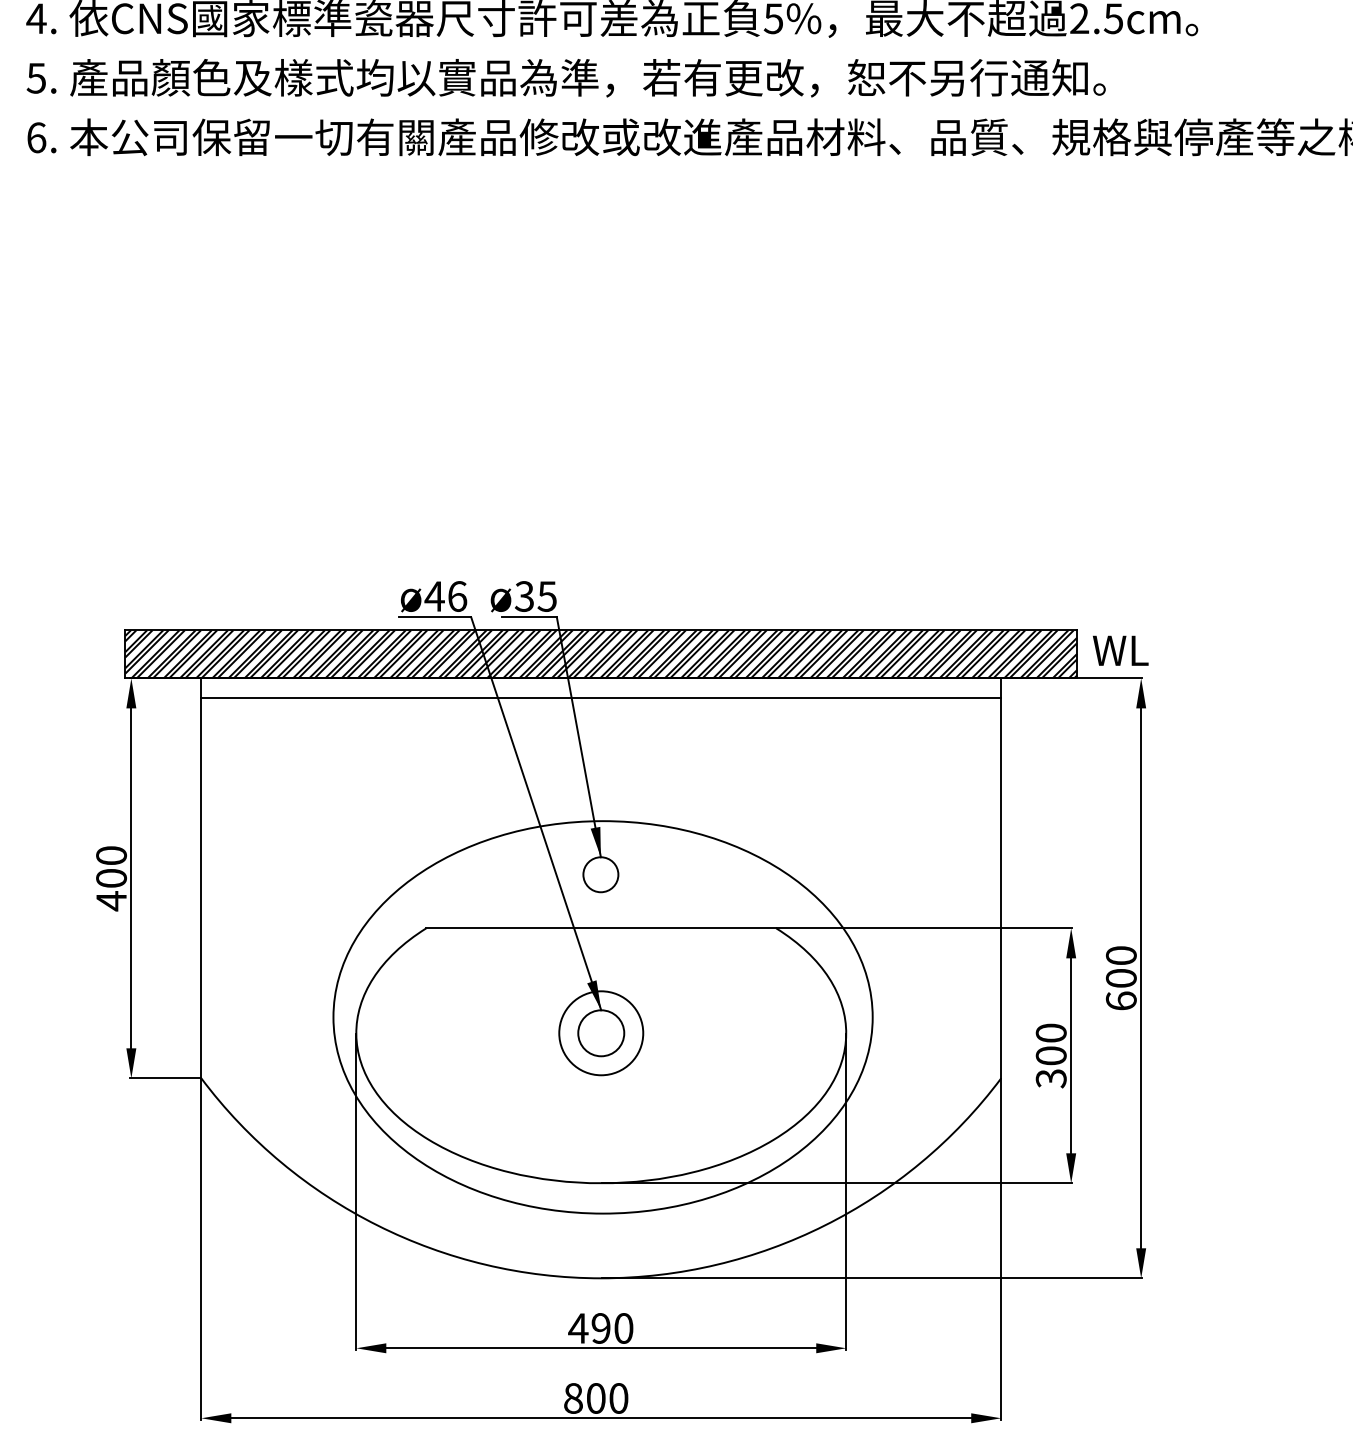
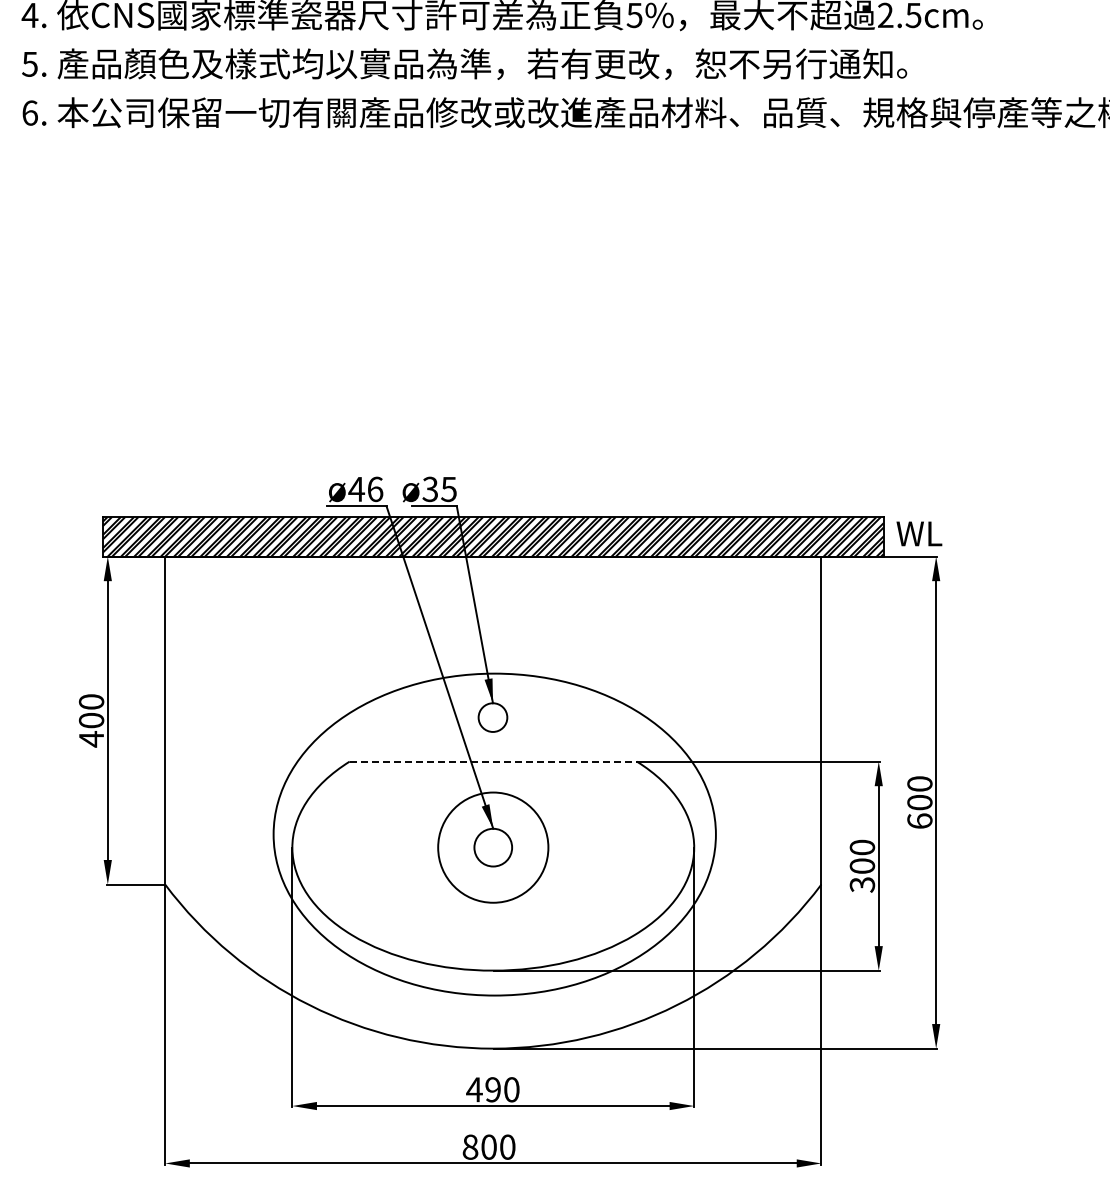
line: (601, 697) -> (493, 572), removed
line: (601, 928) -> (493, 761), solid -> dashed
circle: (600, 1033) -> (492, 847), size x1.6

